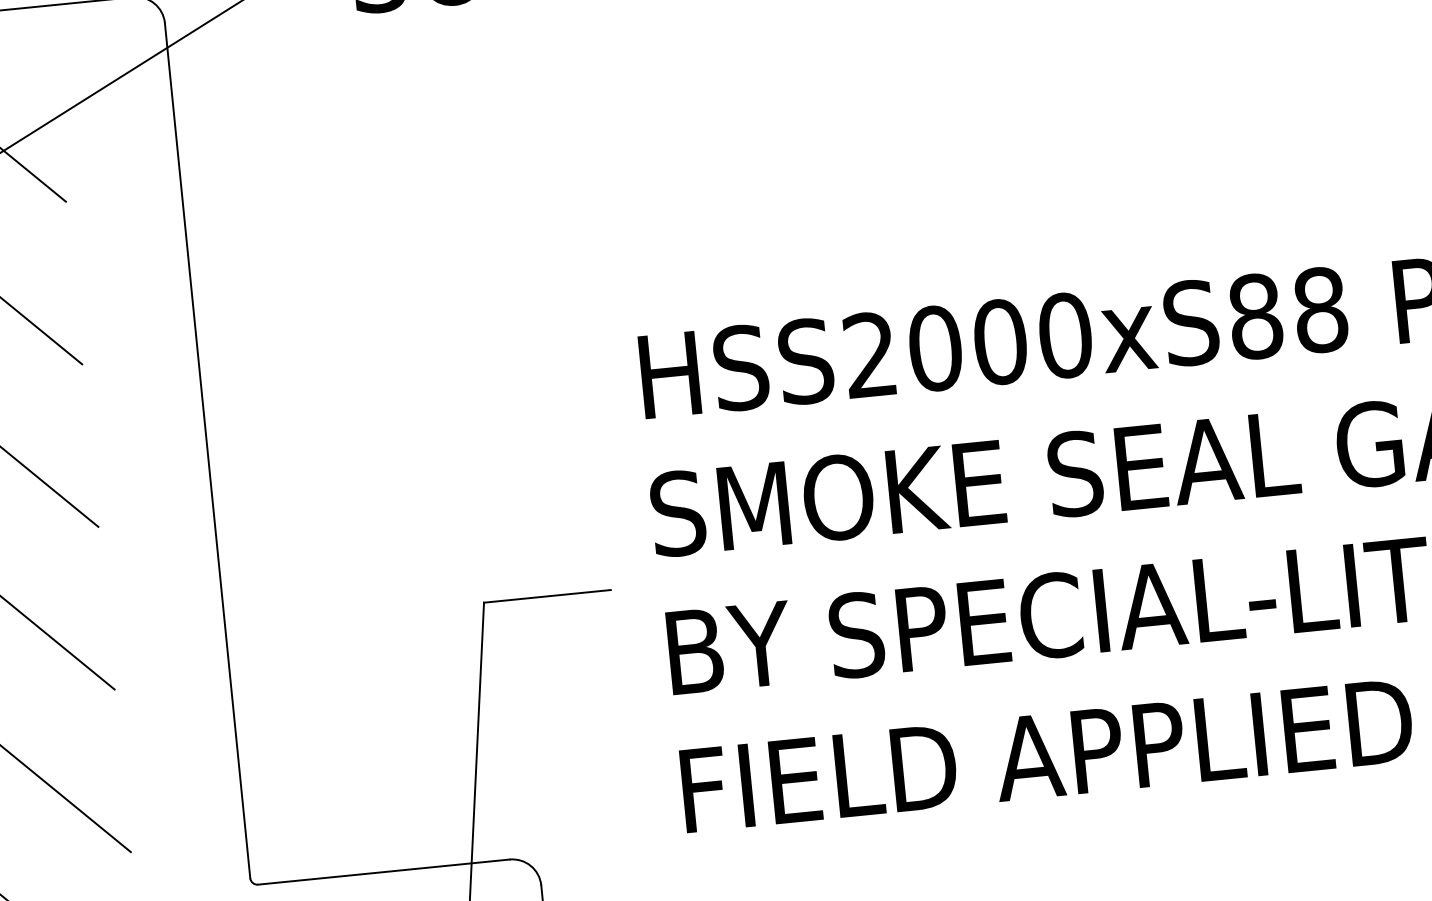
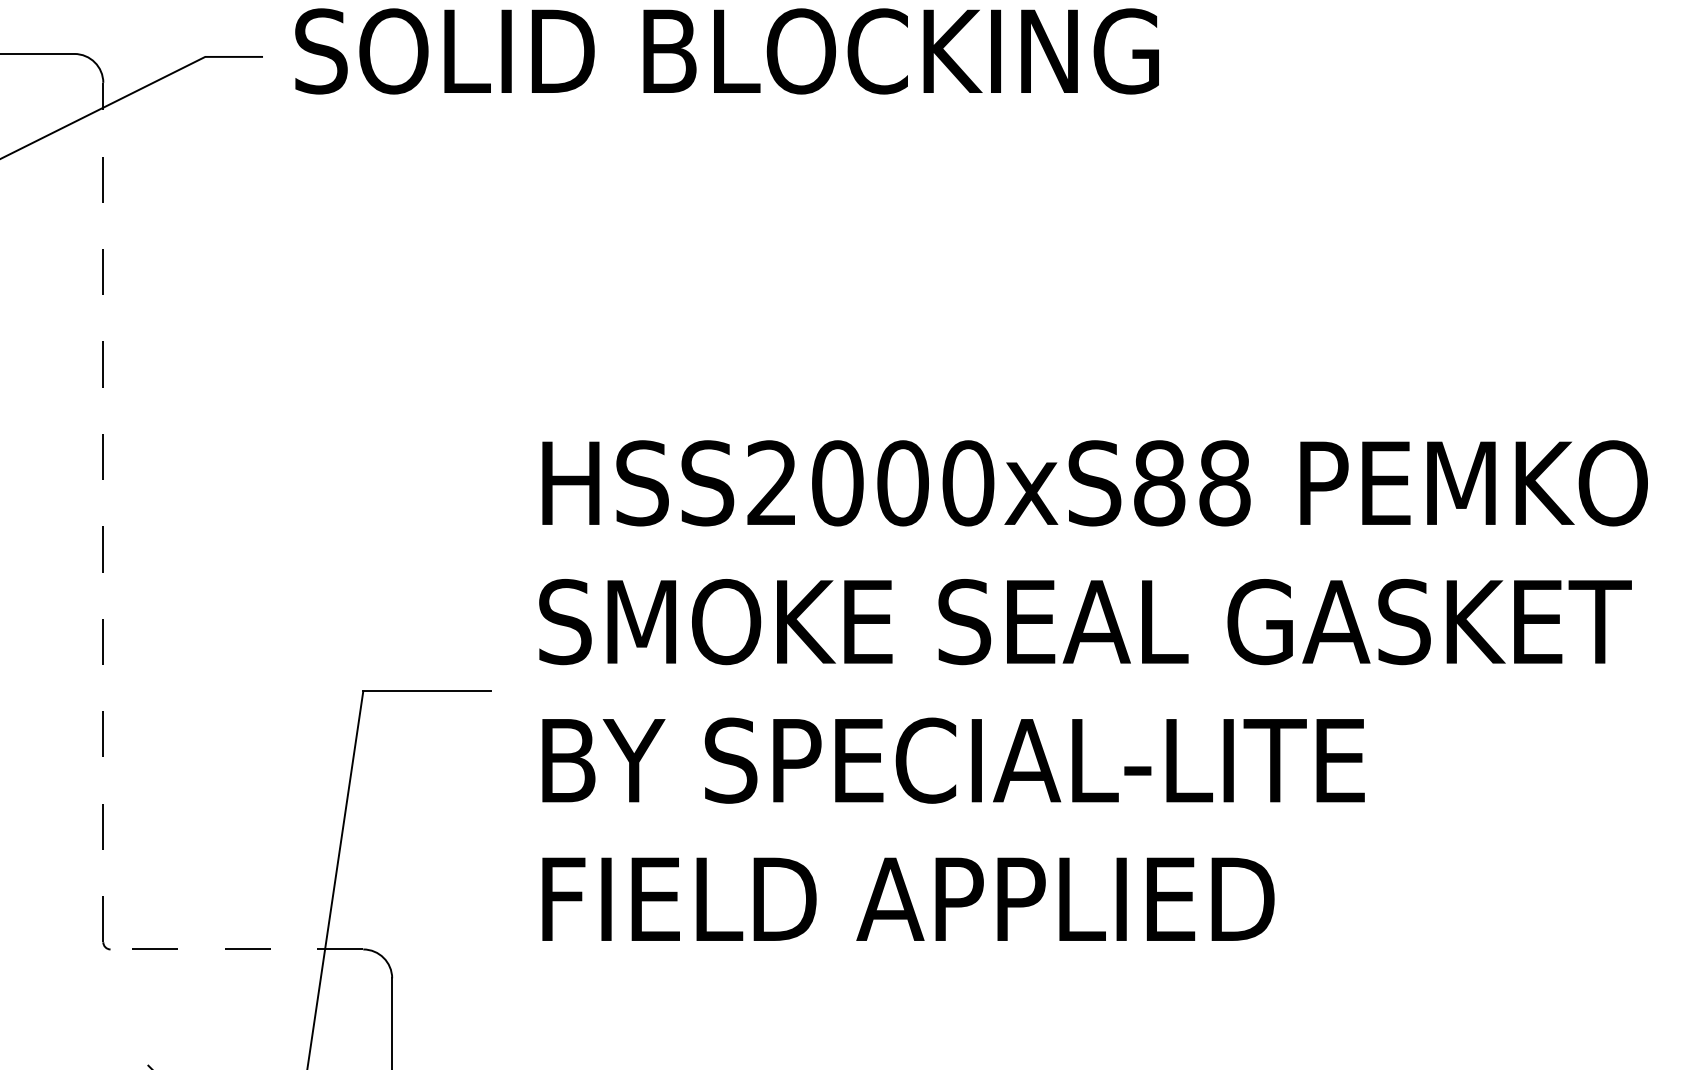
line: (207, 450) -> (103, 512), solid -> dashed
line: (383, 872) -> (236, 949), solid -> dashed

